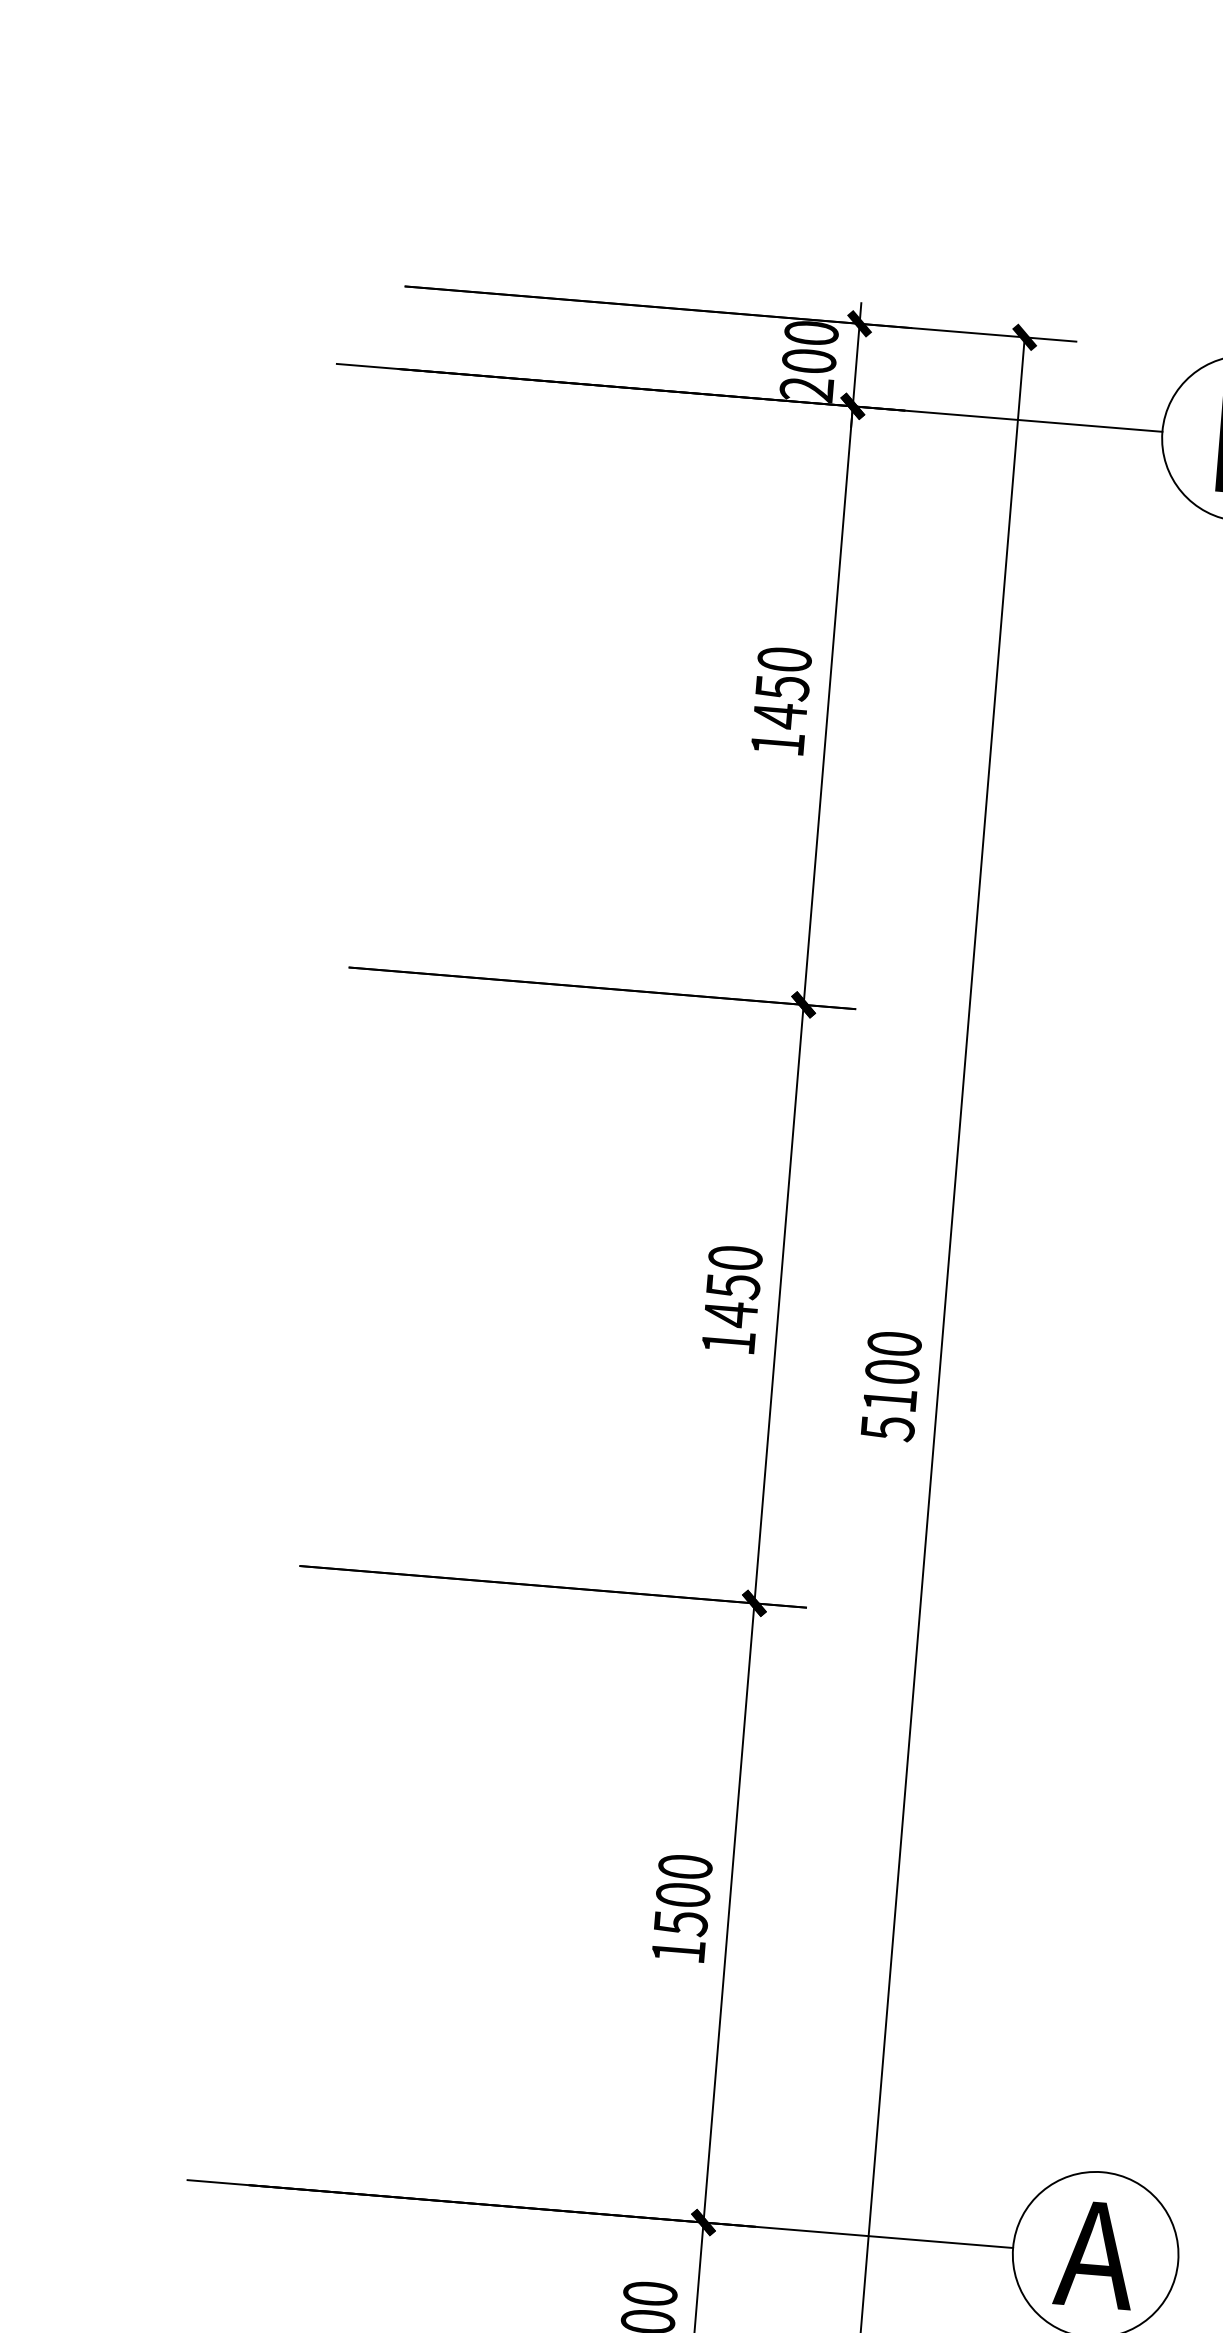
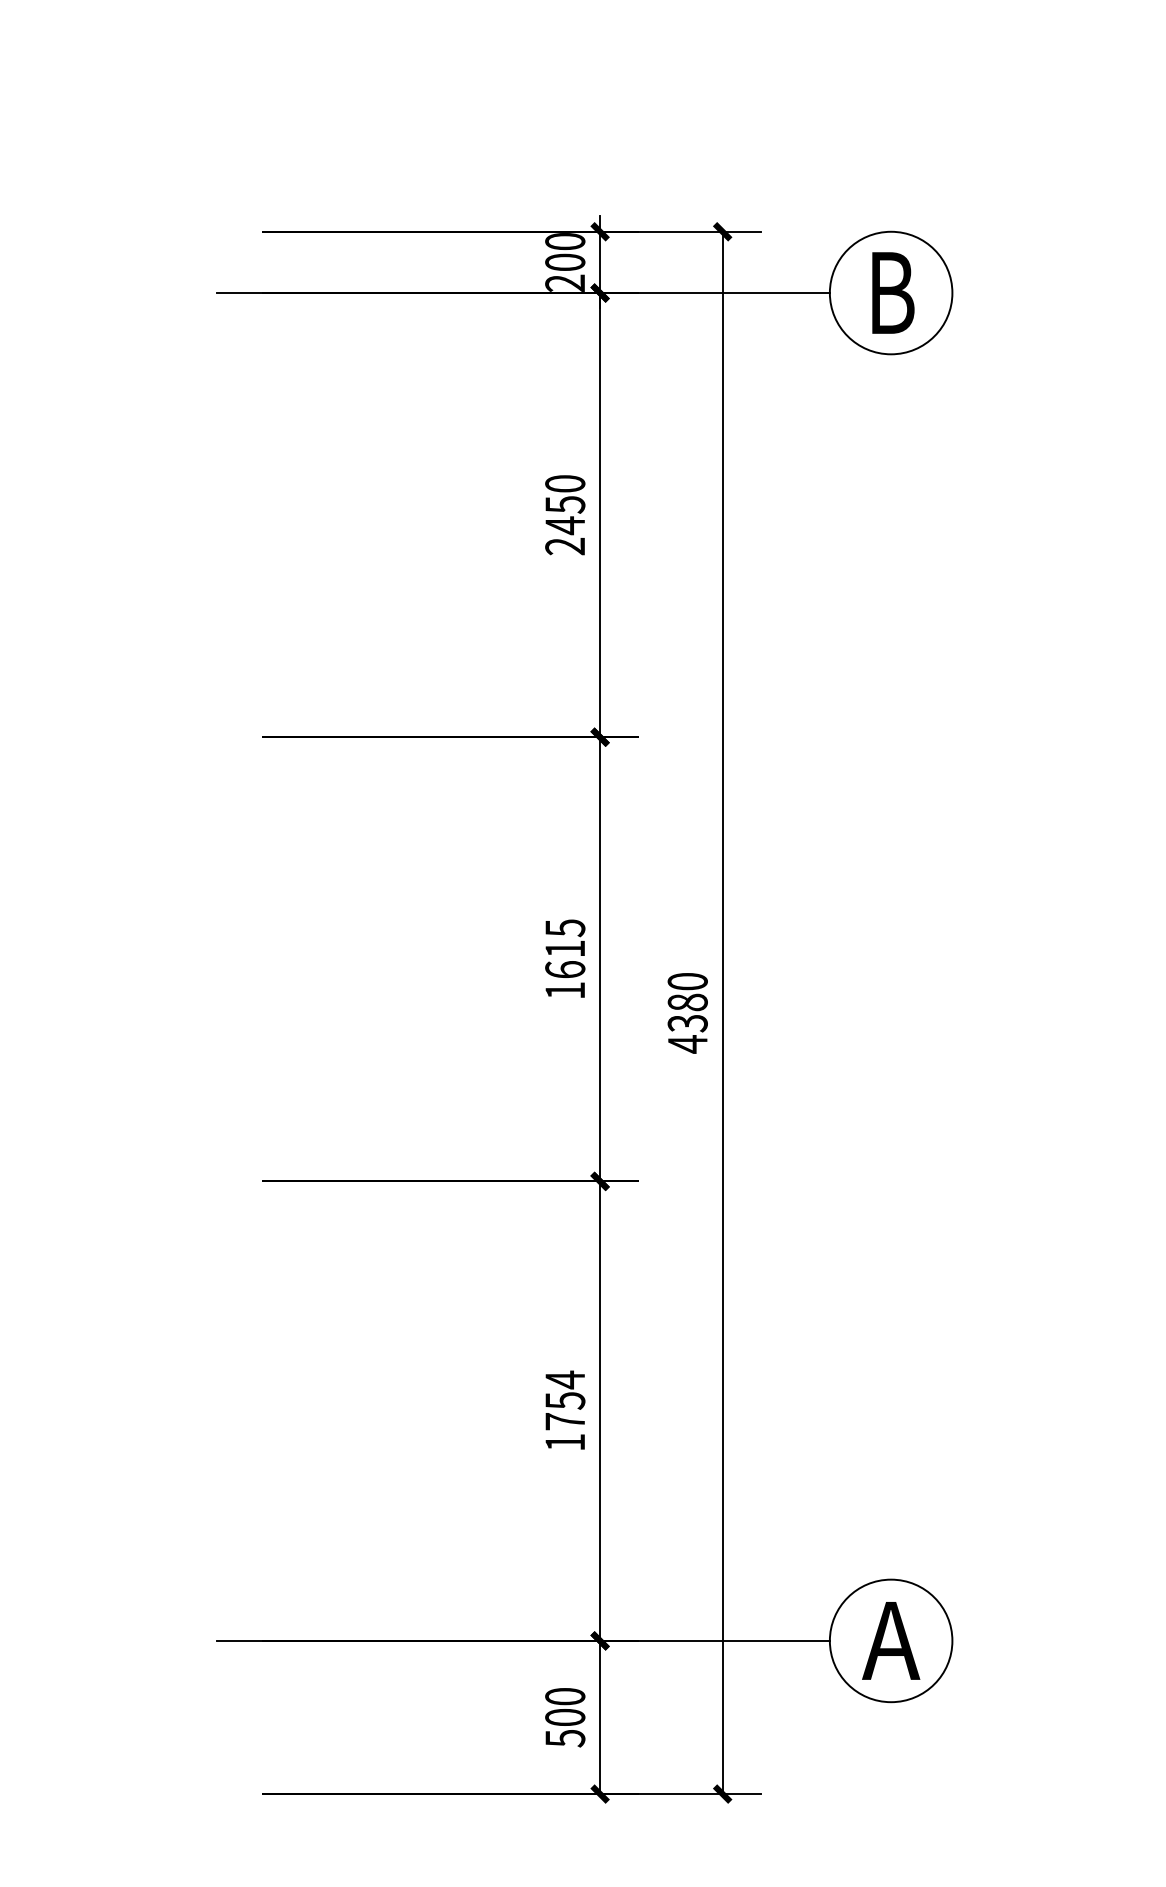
text: (776, 743) -> (564, 546), 1450 -> 2450
text: (733, 1287) -> (565, 949), 1450 -> 1615
text: (889, 1400) -> (687, 1023), 5100 -> 4380
text: (683, 1894) -> (565, 1400), 1500 -> 1754

